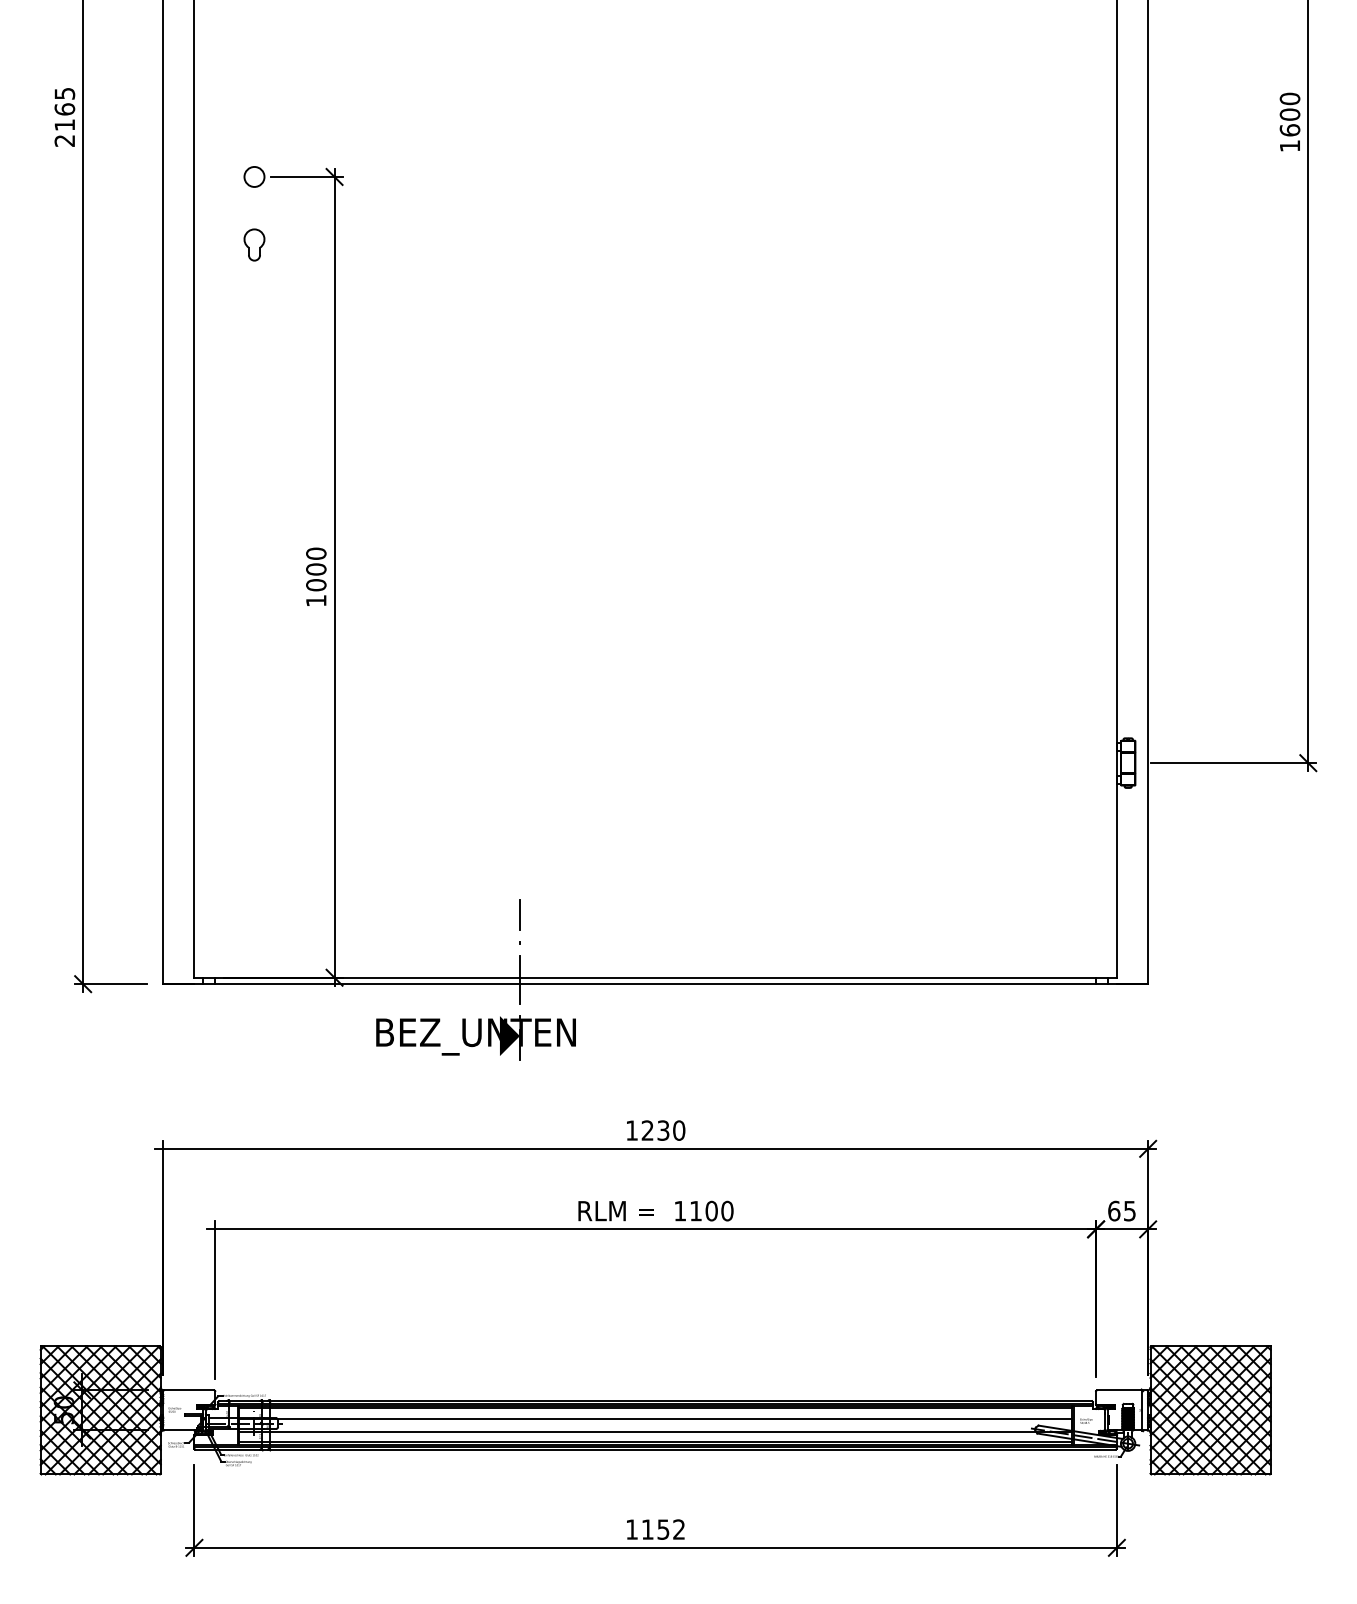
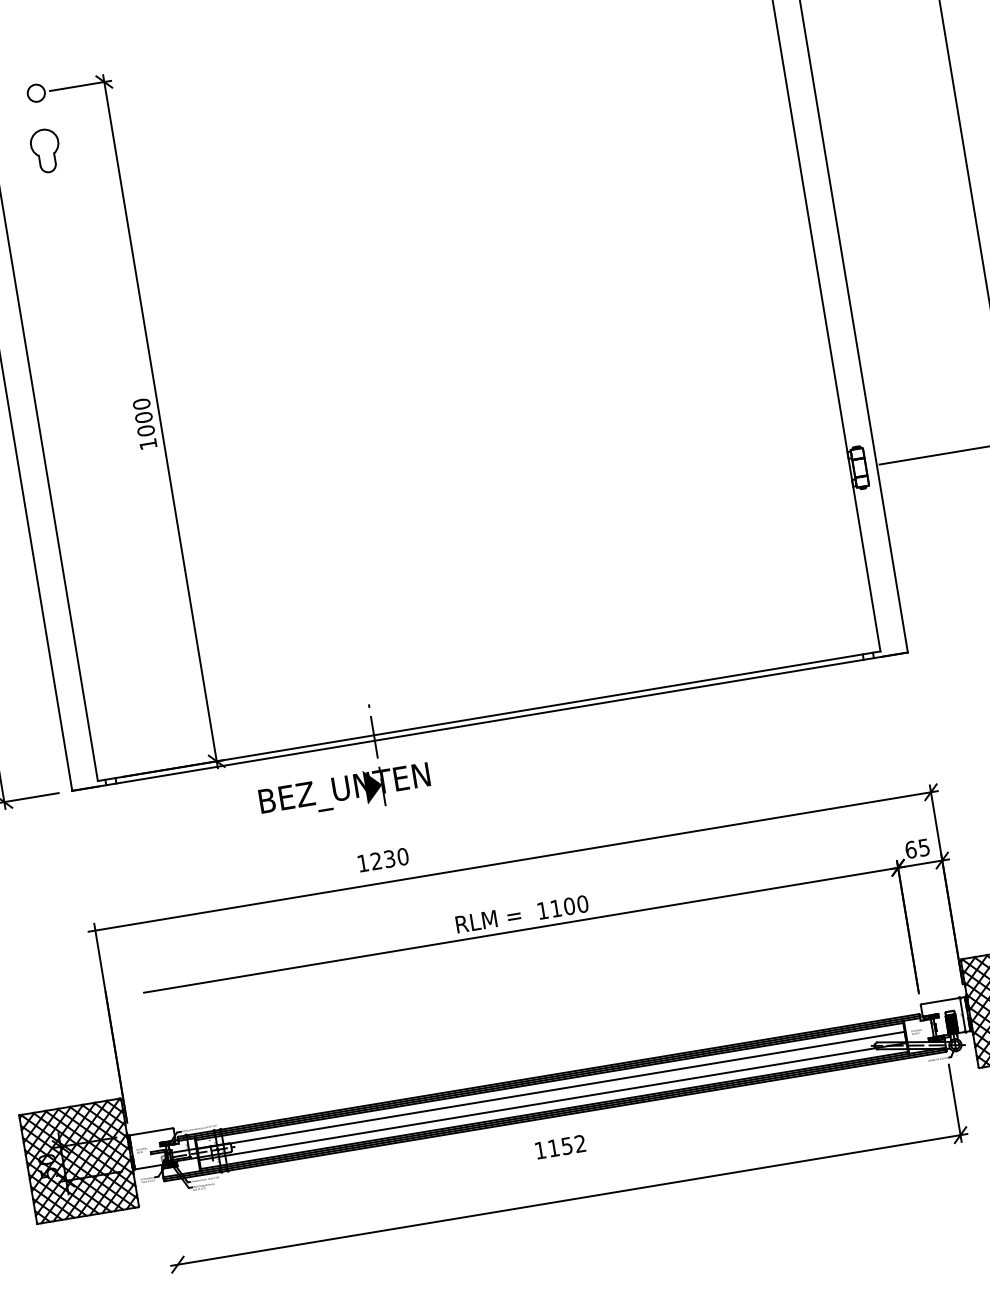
part: (254, 244) -> (45, 150), size x1.6
line: (519, 915) -> (364, 682), removed
text: (656, 1130) -> (383, 859), moved
line: (215, 1300) -> (161, 1051), removed
line: (194, 1509) -> (172, 1232), removed
text: (655, 1529) -> (560, 1147), moved

